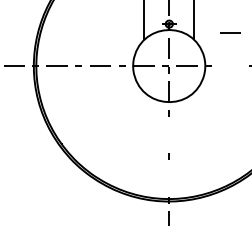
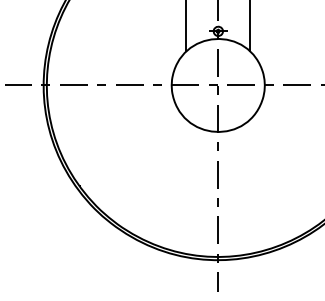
line: (230, 32) -> (297, 84), moved
line: (168, 134) -> (217, 173), added
line: (168, 178) -> (217, 230), added

